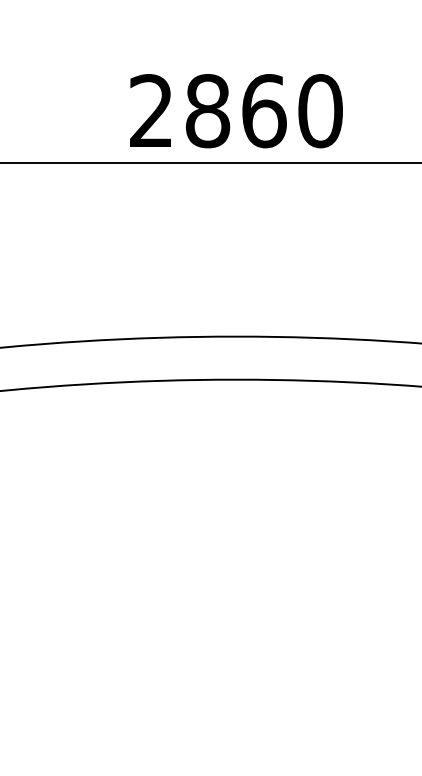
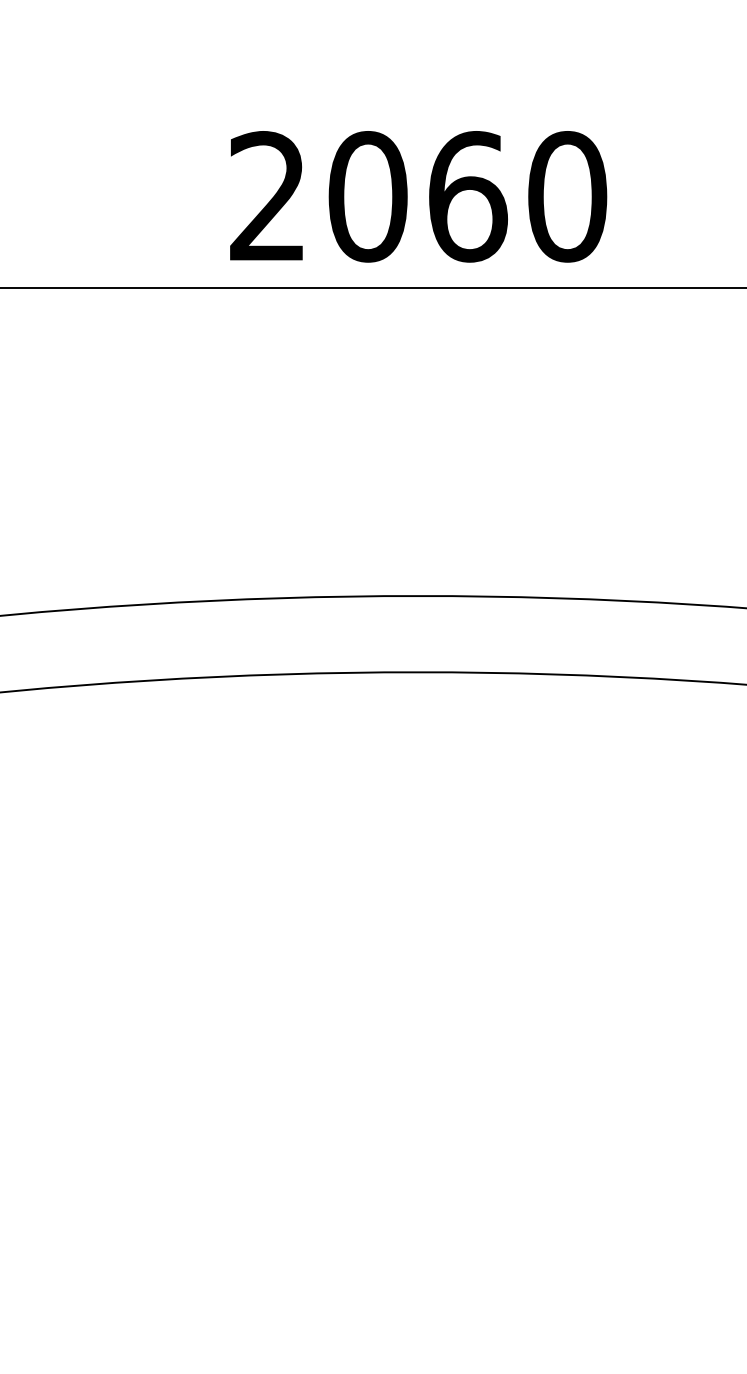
text: (207, 111) -> (367, 197), 2860 -> 2060

